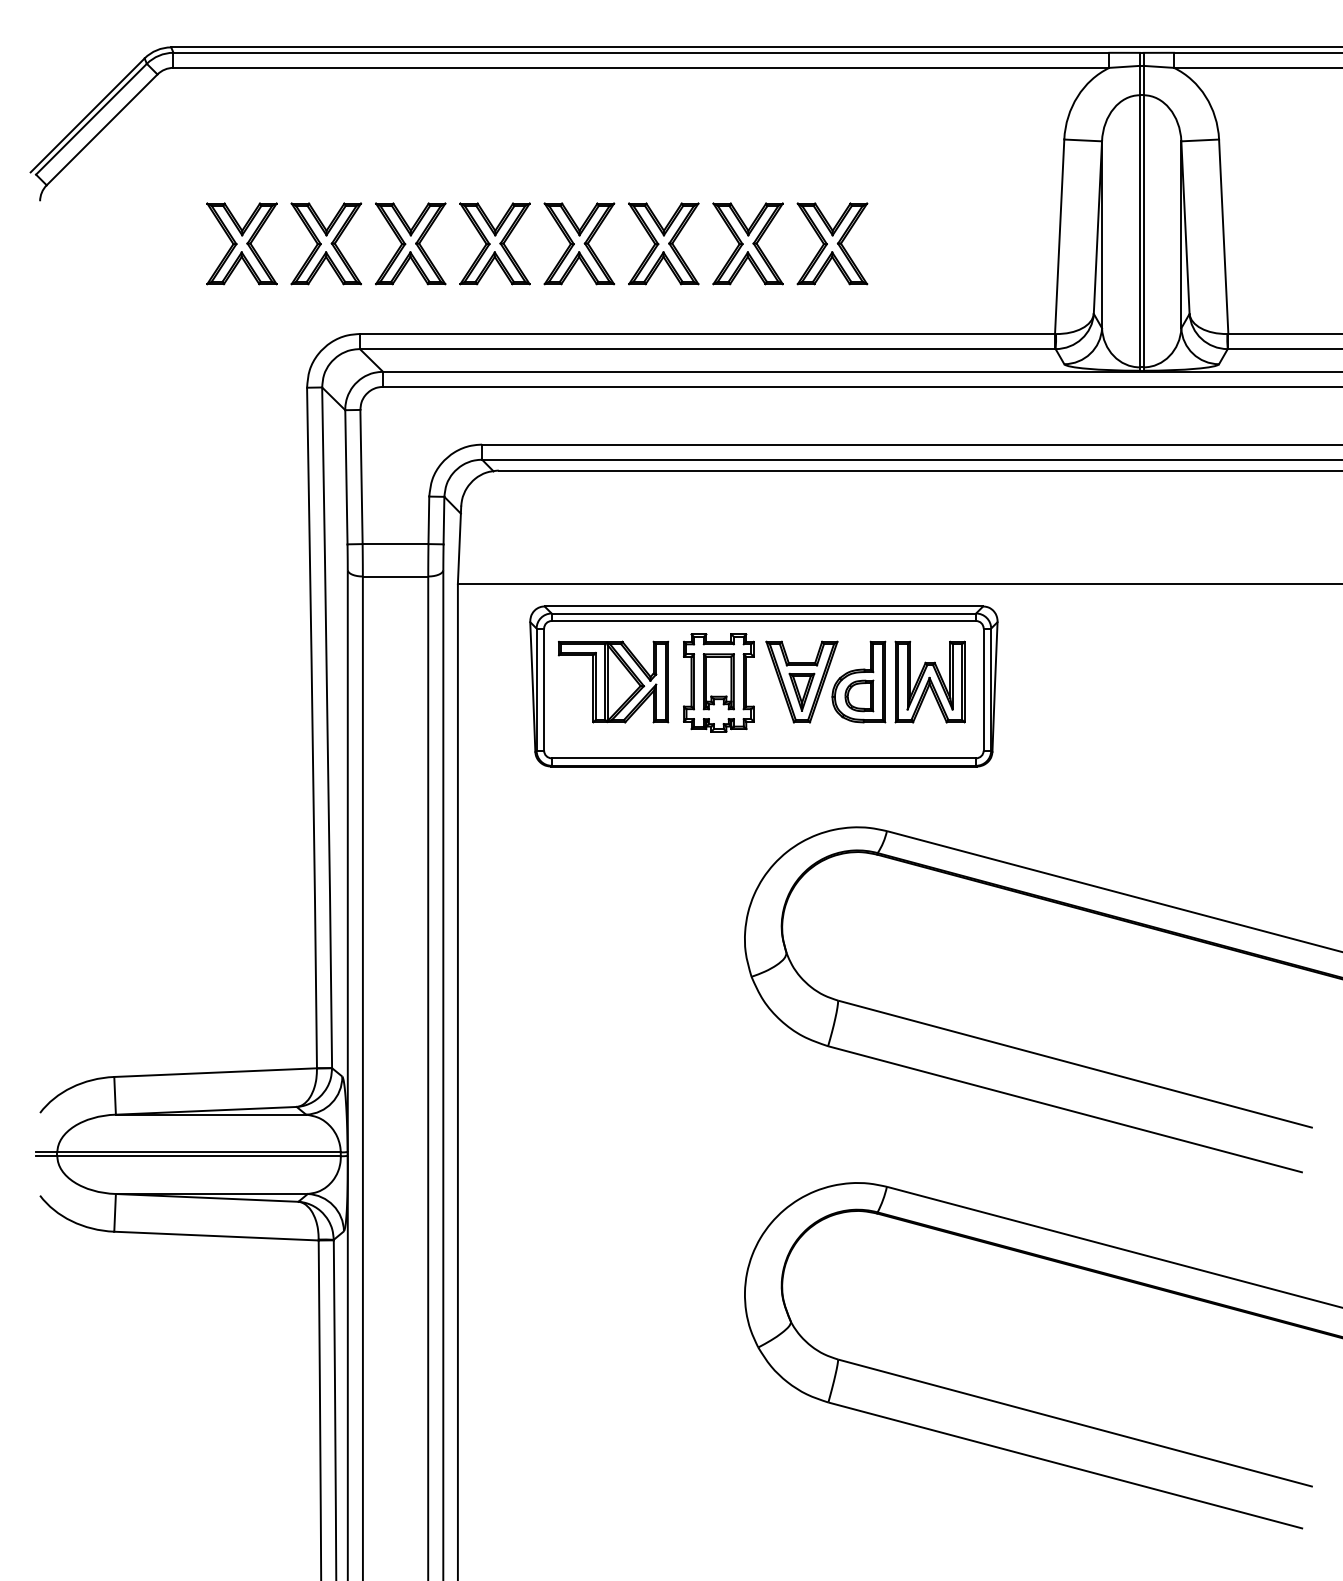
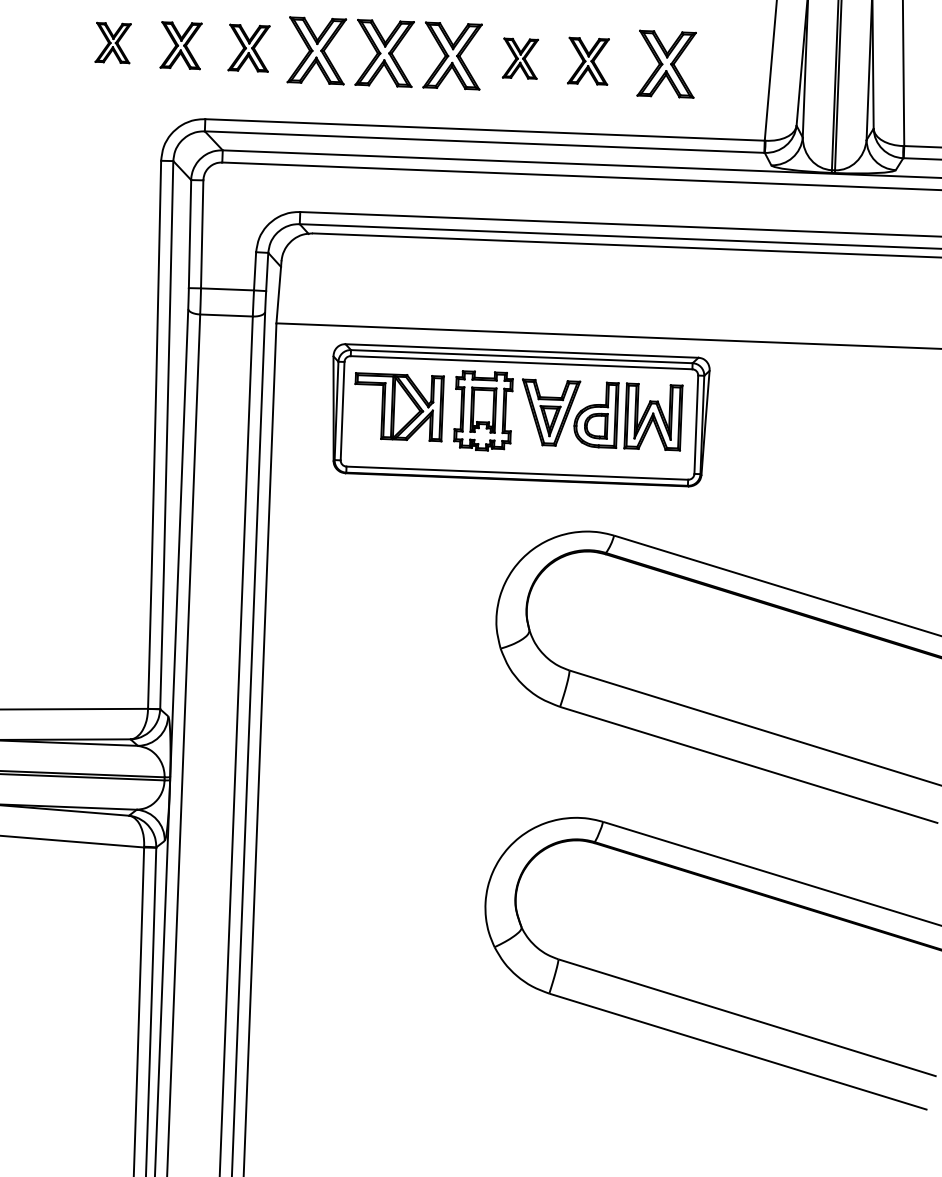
part: (241, 243) -> (112, 42), size x0.6
part: (326, 243) -> (181, 45), size x0.7
part: (410, 243) -> (248, 47), size x0.7
part: (747, 243) -> (520, 58), size x0.6
part: (832, 243) -> (588, 61), size x0.7
part: (929, 243) -> (666, 63), added

